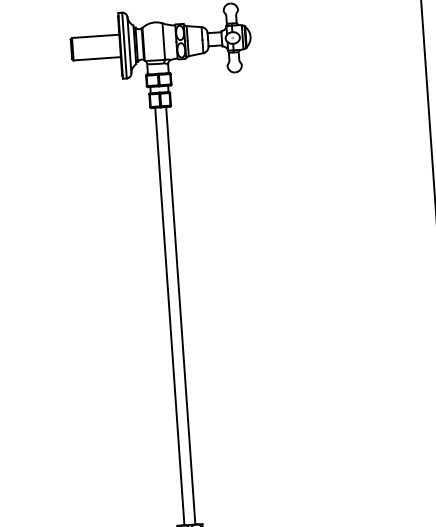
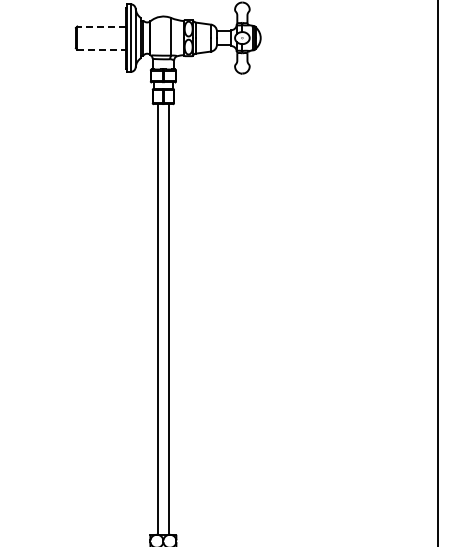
line: (95, 36) -> (101, 26), solid -> dashed
line: (97, 58) -> (102, 49), solid -> dashed

